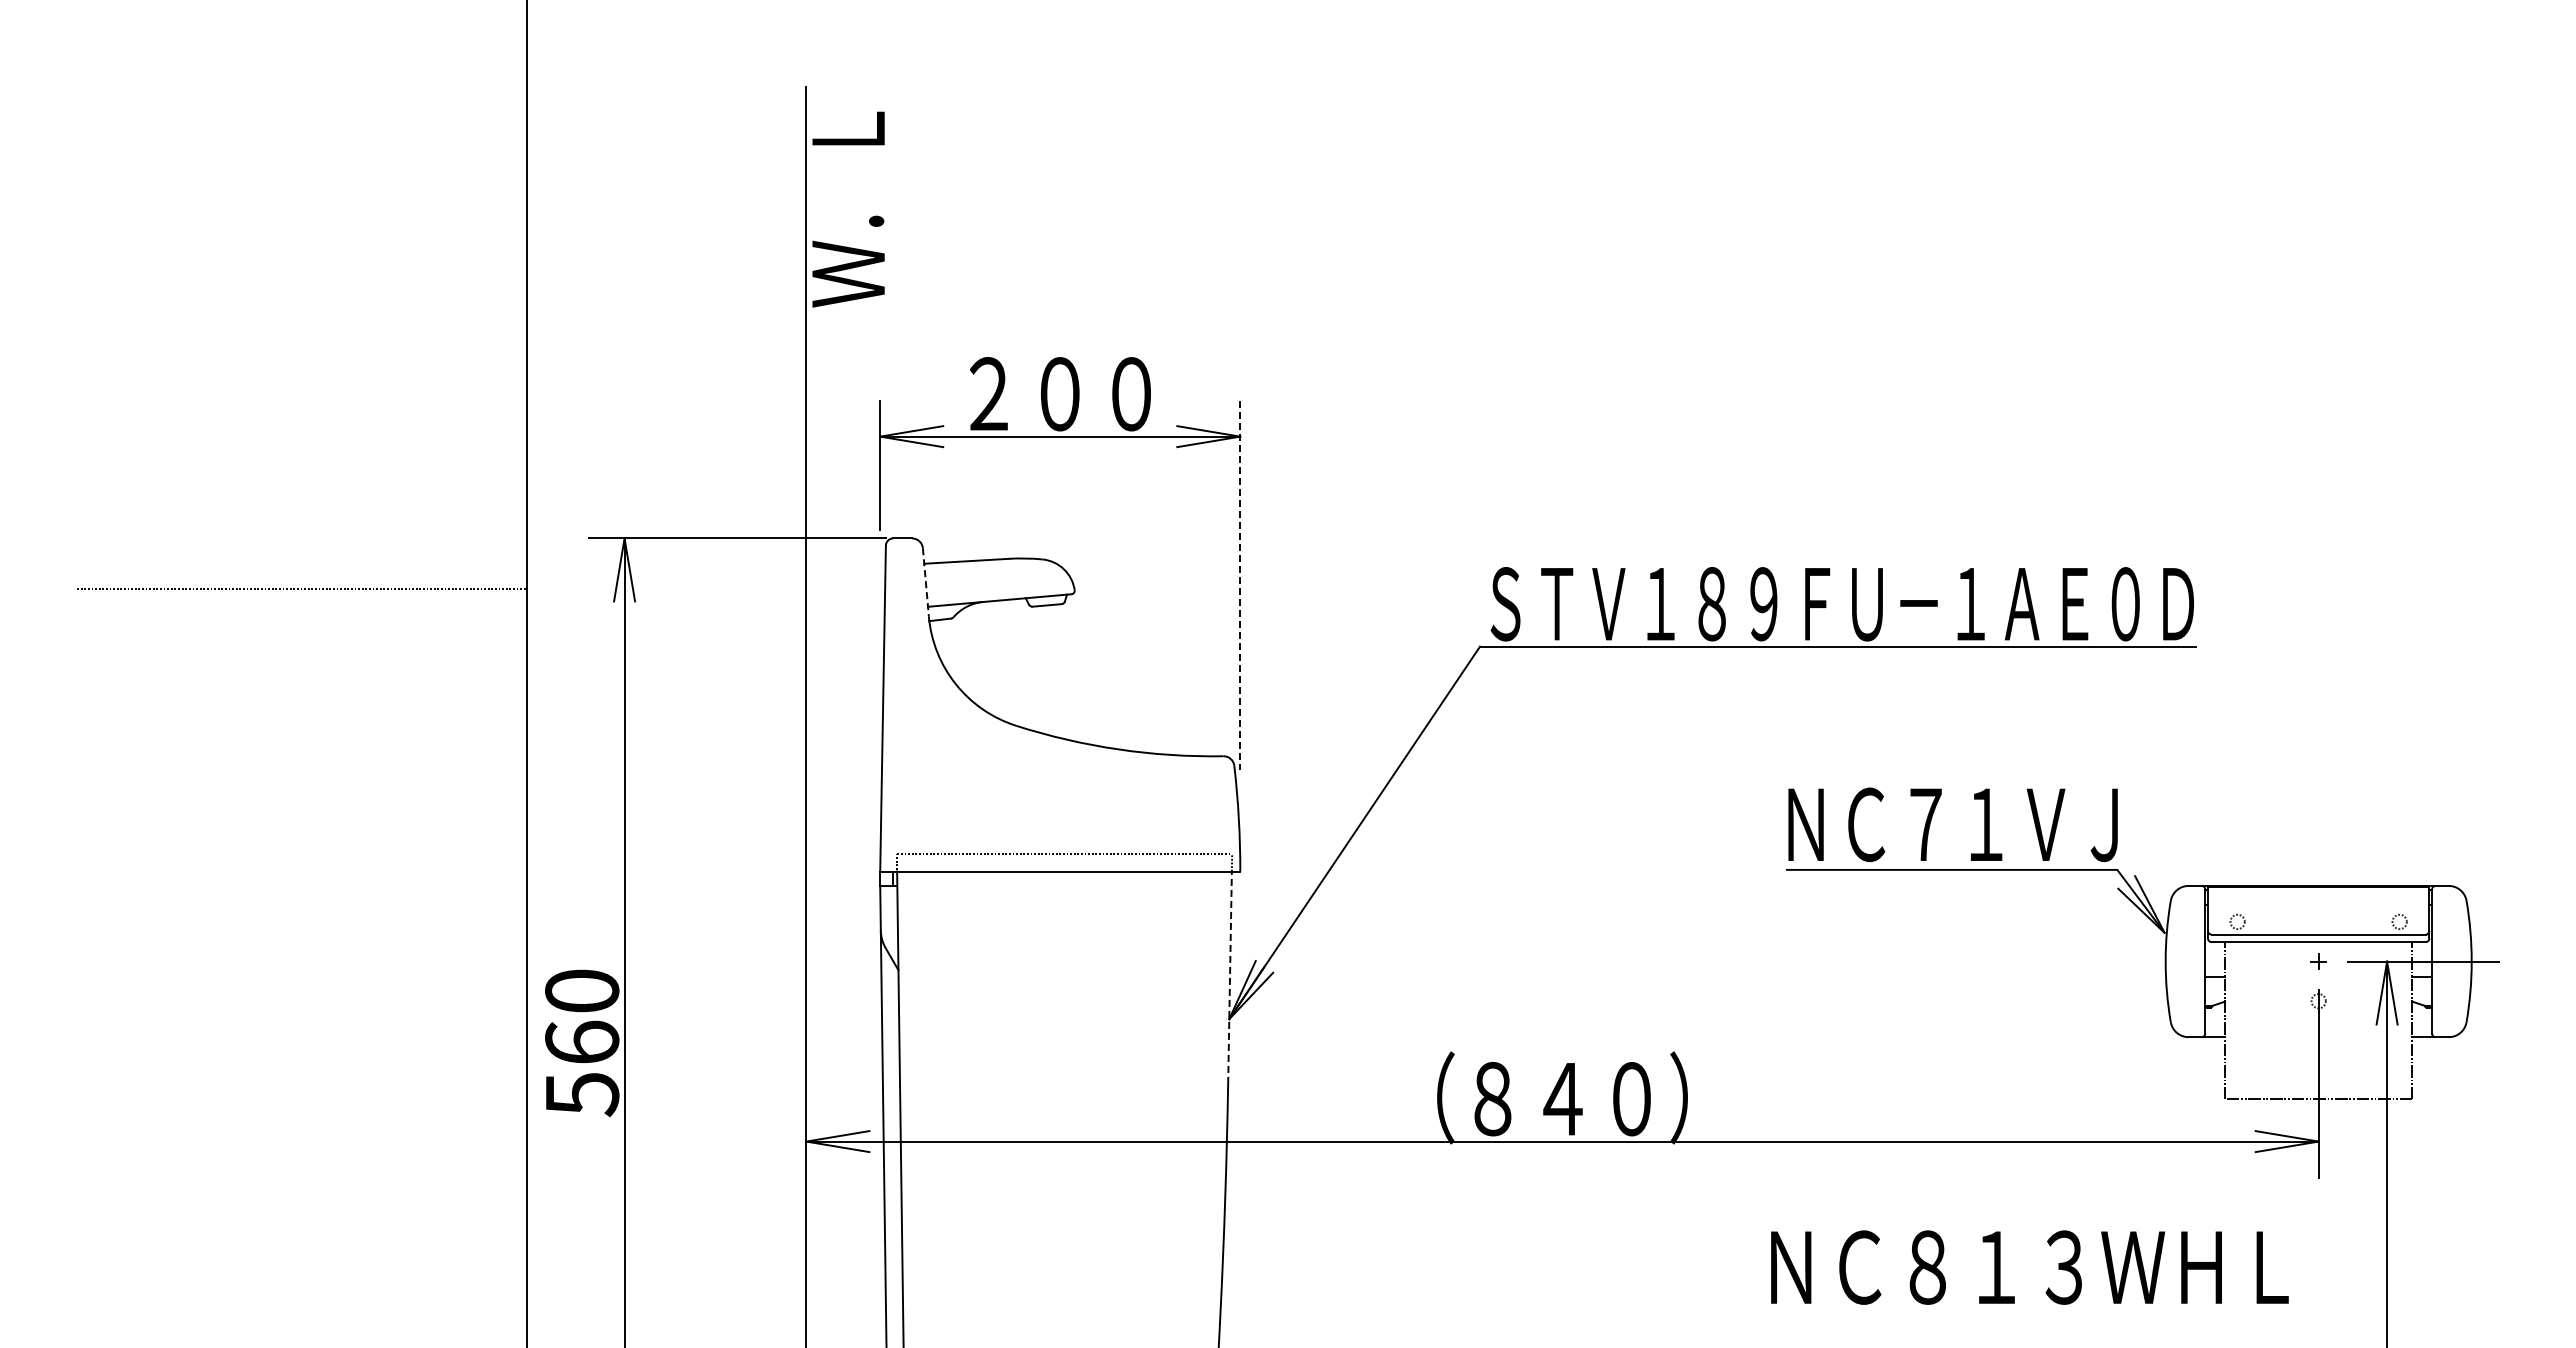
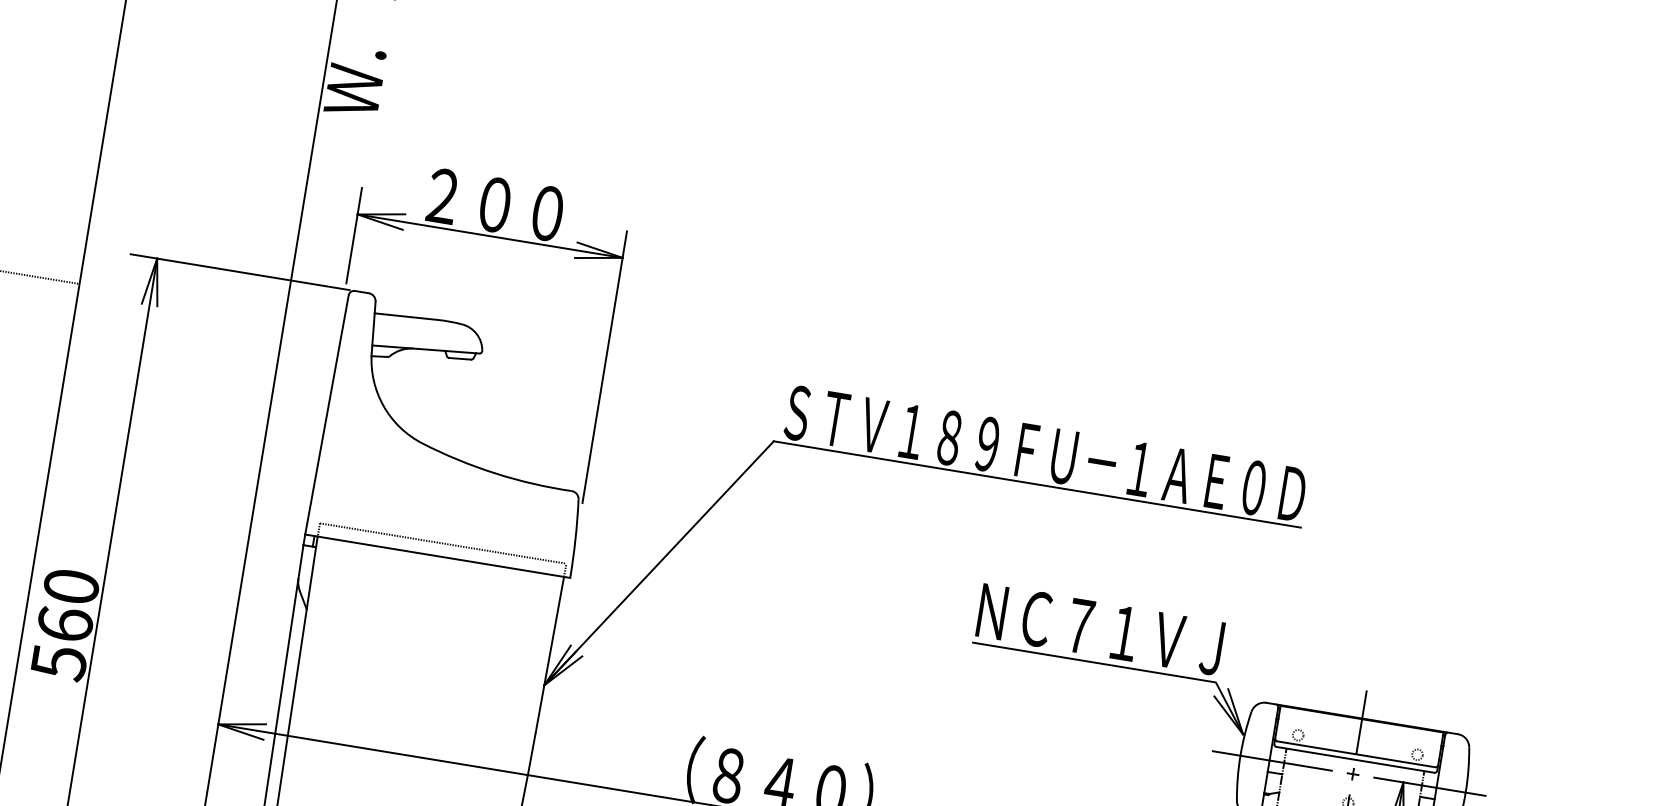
line: (925, 583) -> (373, 328), dashed -> solid
line: (1240, 585) -> (604, 367), dashed -> solid
line: (2318, 890) -> (1361, 721), added
line: (2208, 961) -> (1271, 760), added
line: (1230, 977) -> (550, 654), dashed -> solid

